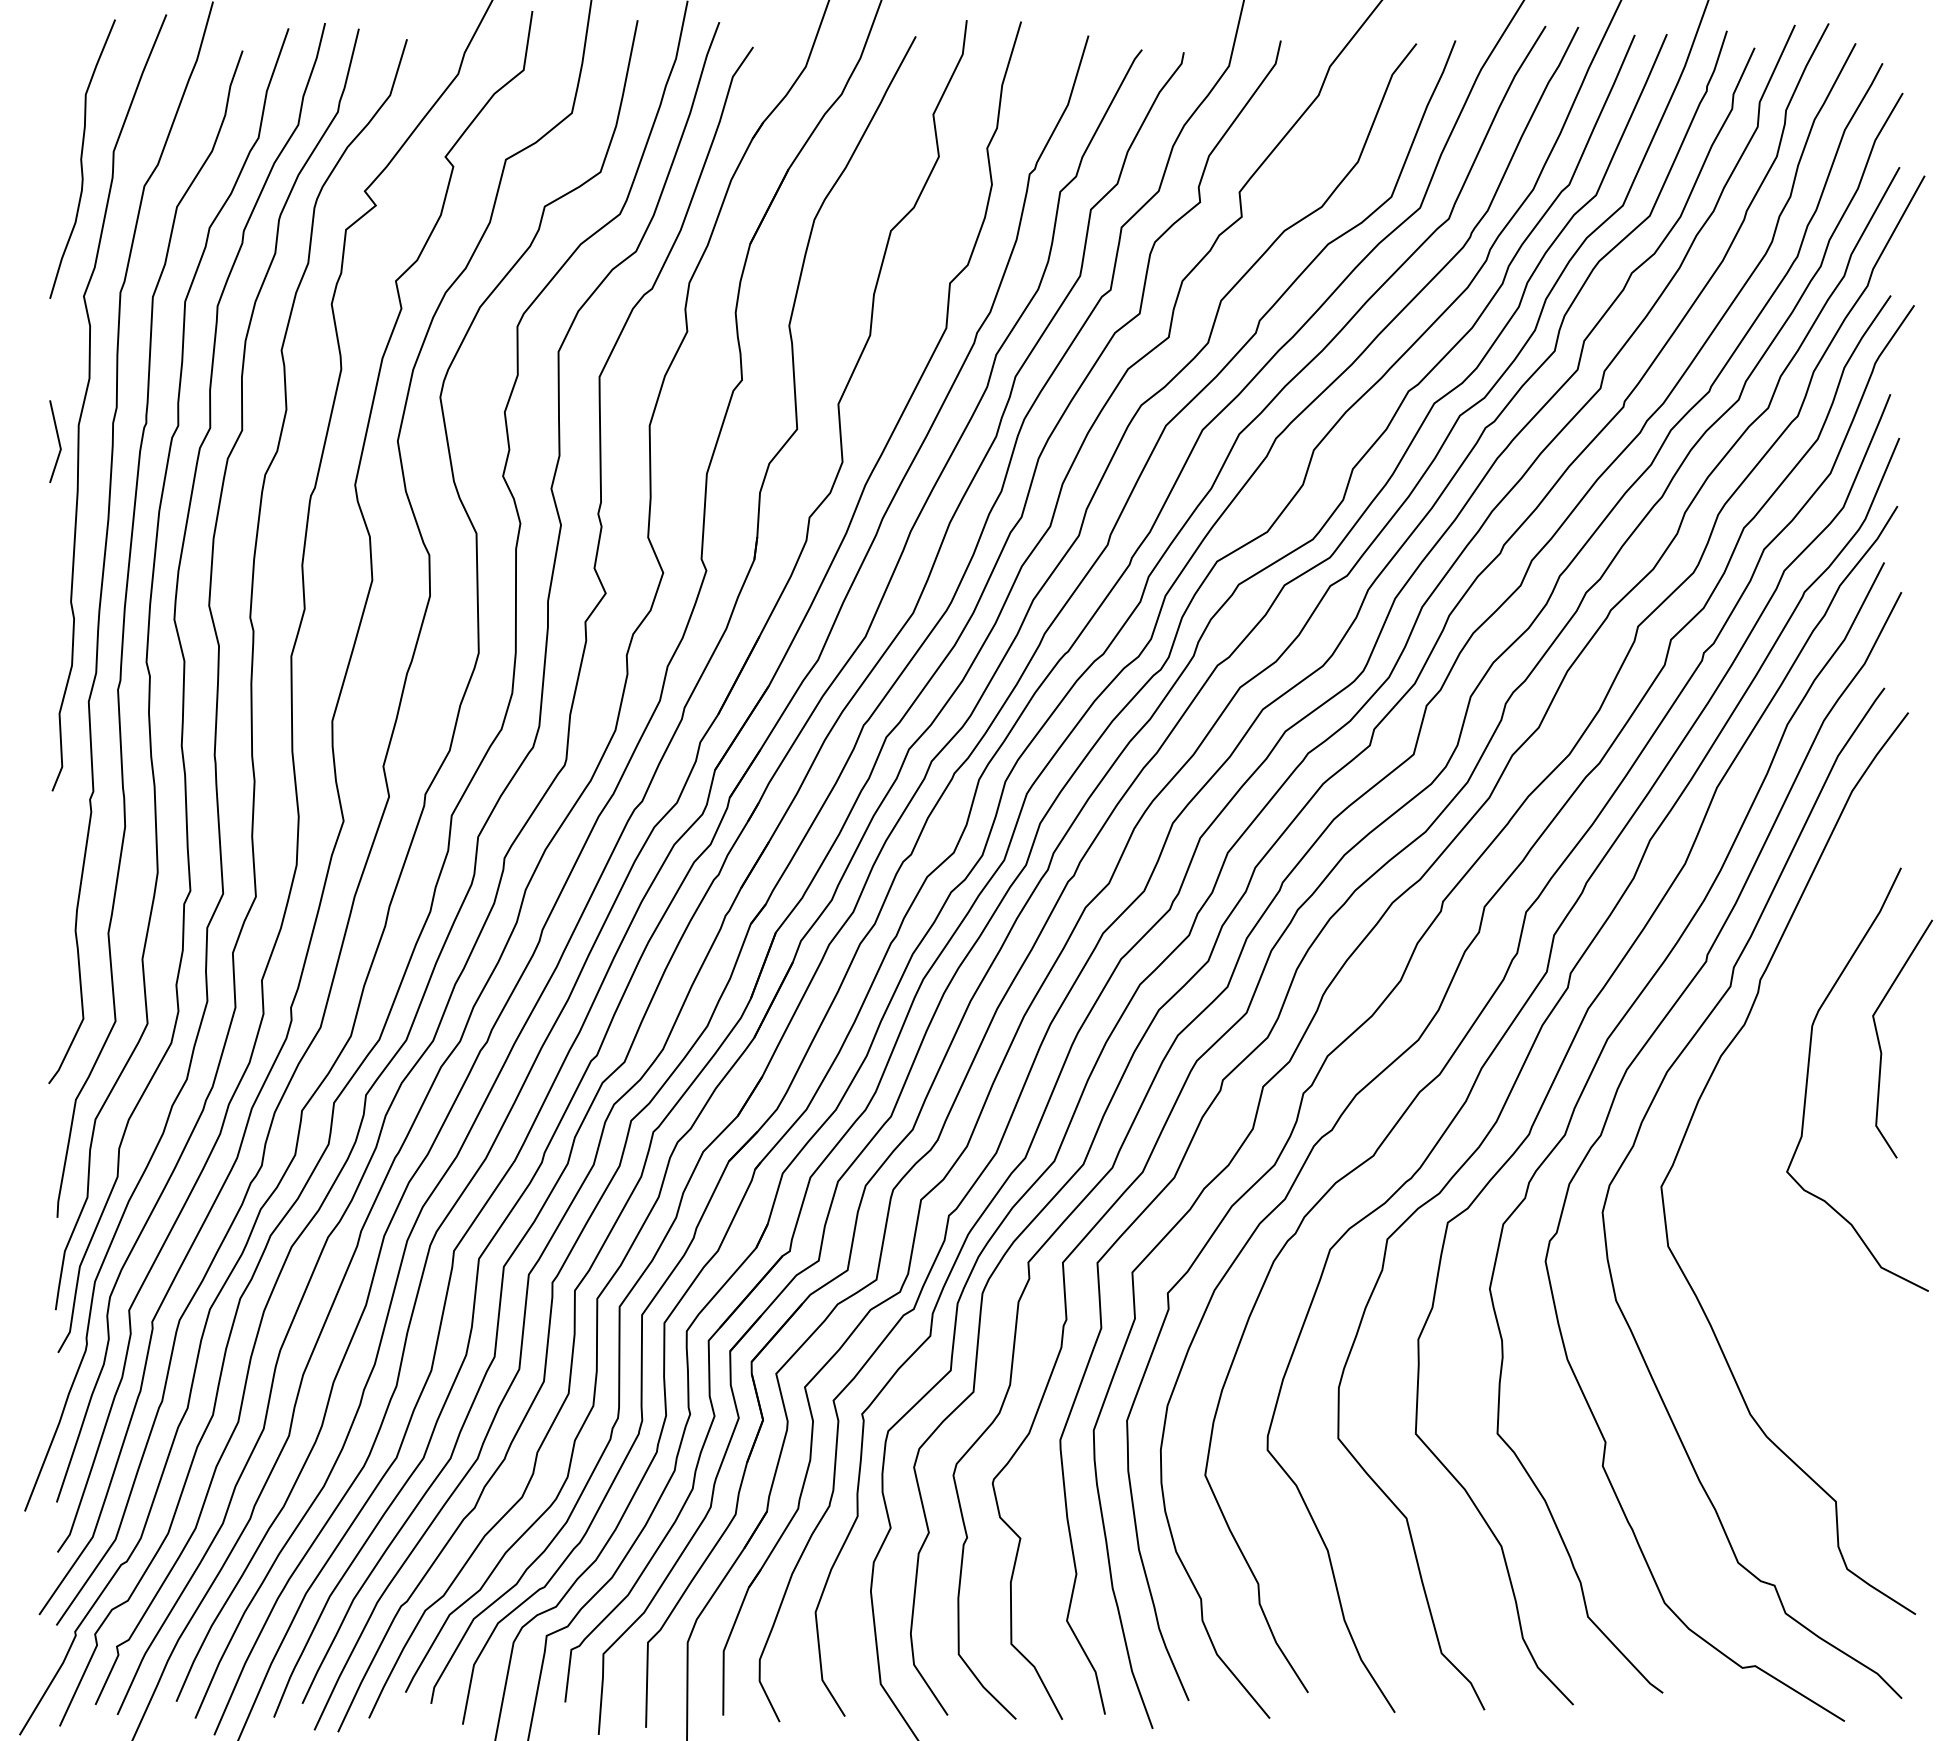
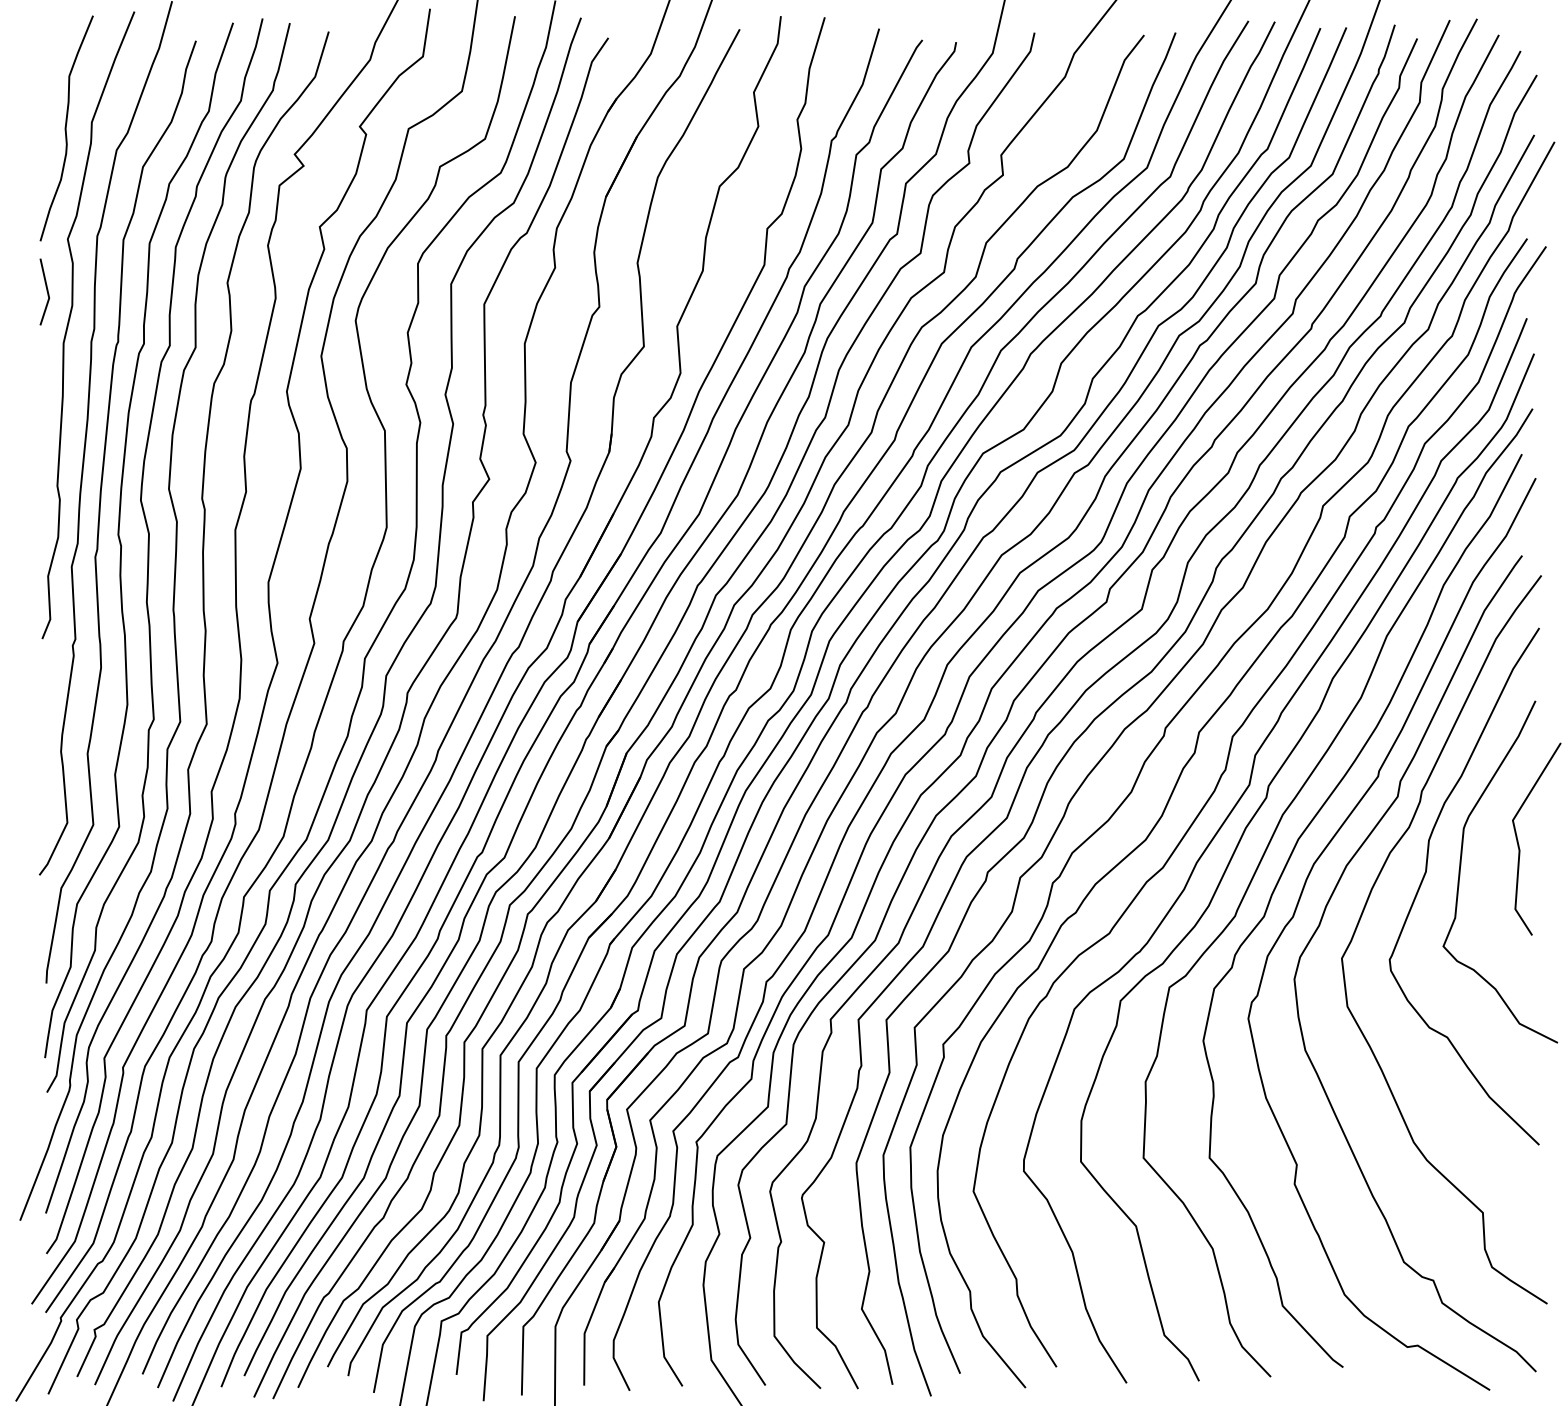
line: (57, 439) -> (46, 290), moved
curve: (1765, 1082) -> (1426, 874), added

